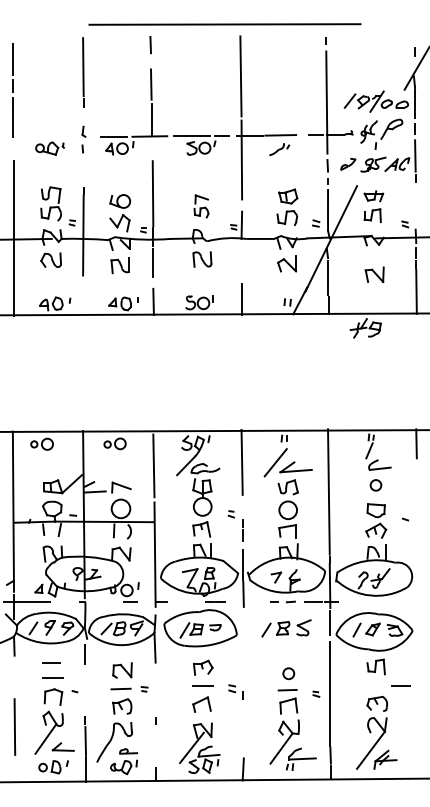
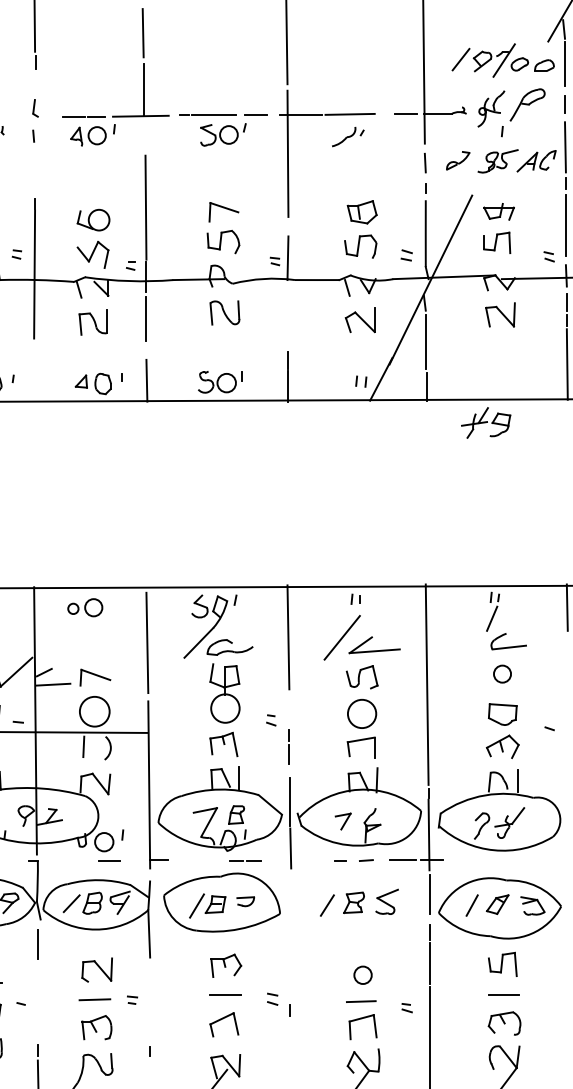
line: (415, 204) -> (565, 224), added
part: (201, 206) -> (223, 228), size x1.43
part: (374, 274) -> (500, 314), moved
line: (400, 685) -> (503, 994), moved

